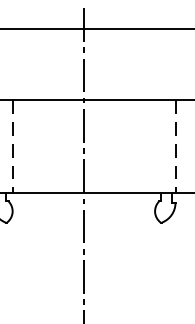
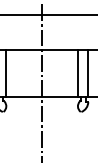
line: (154, 146) -> (77, 73), added
line: (13, 148) -> (6, 74), dashed -> solid
line: (176, 148) -> (88, 74), dashed -> solid

